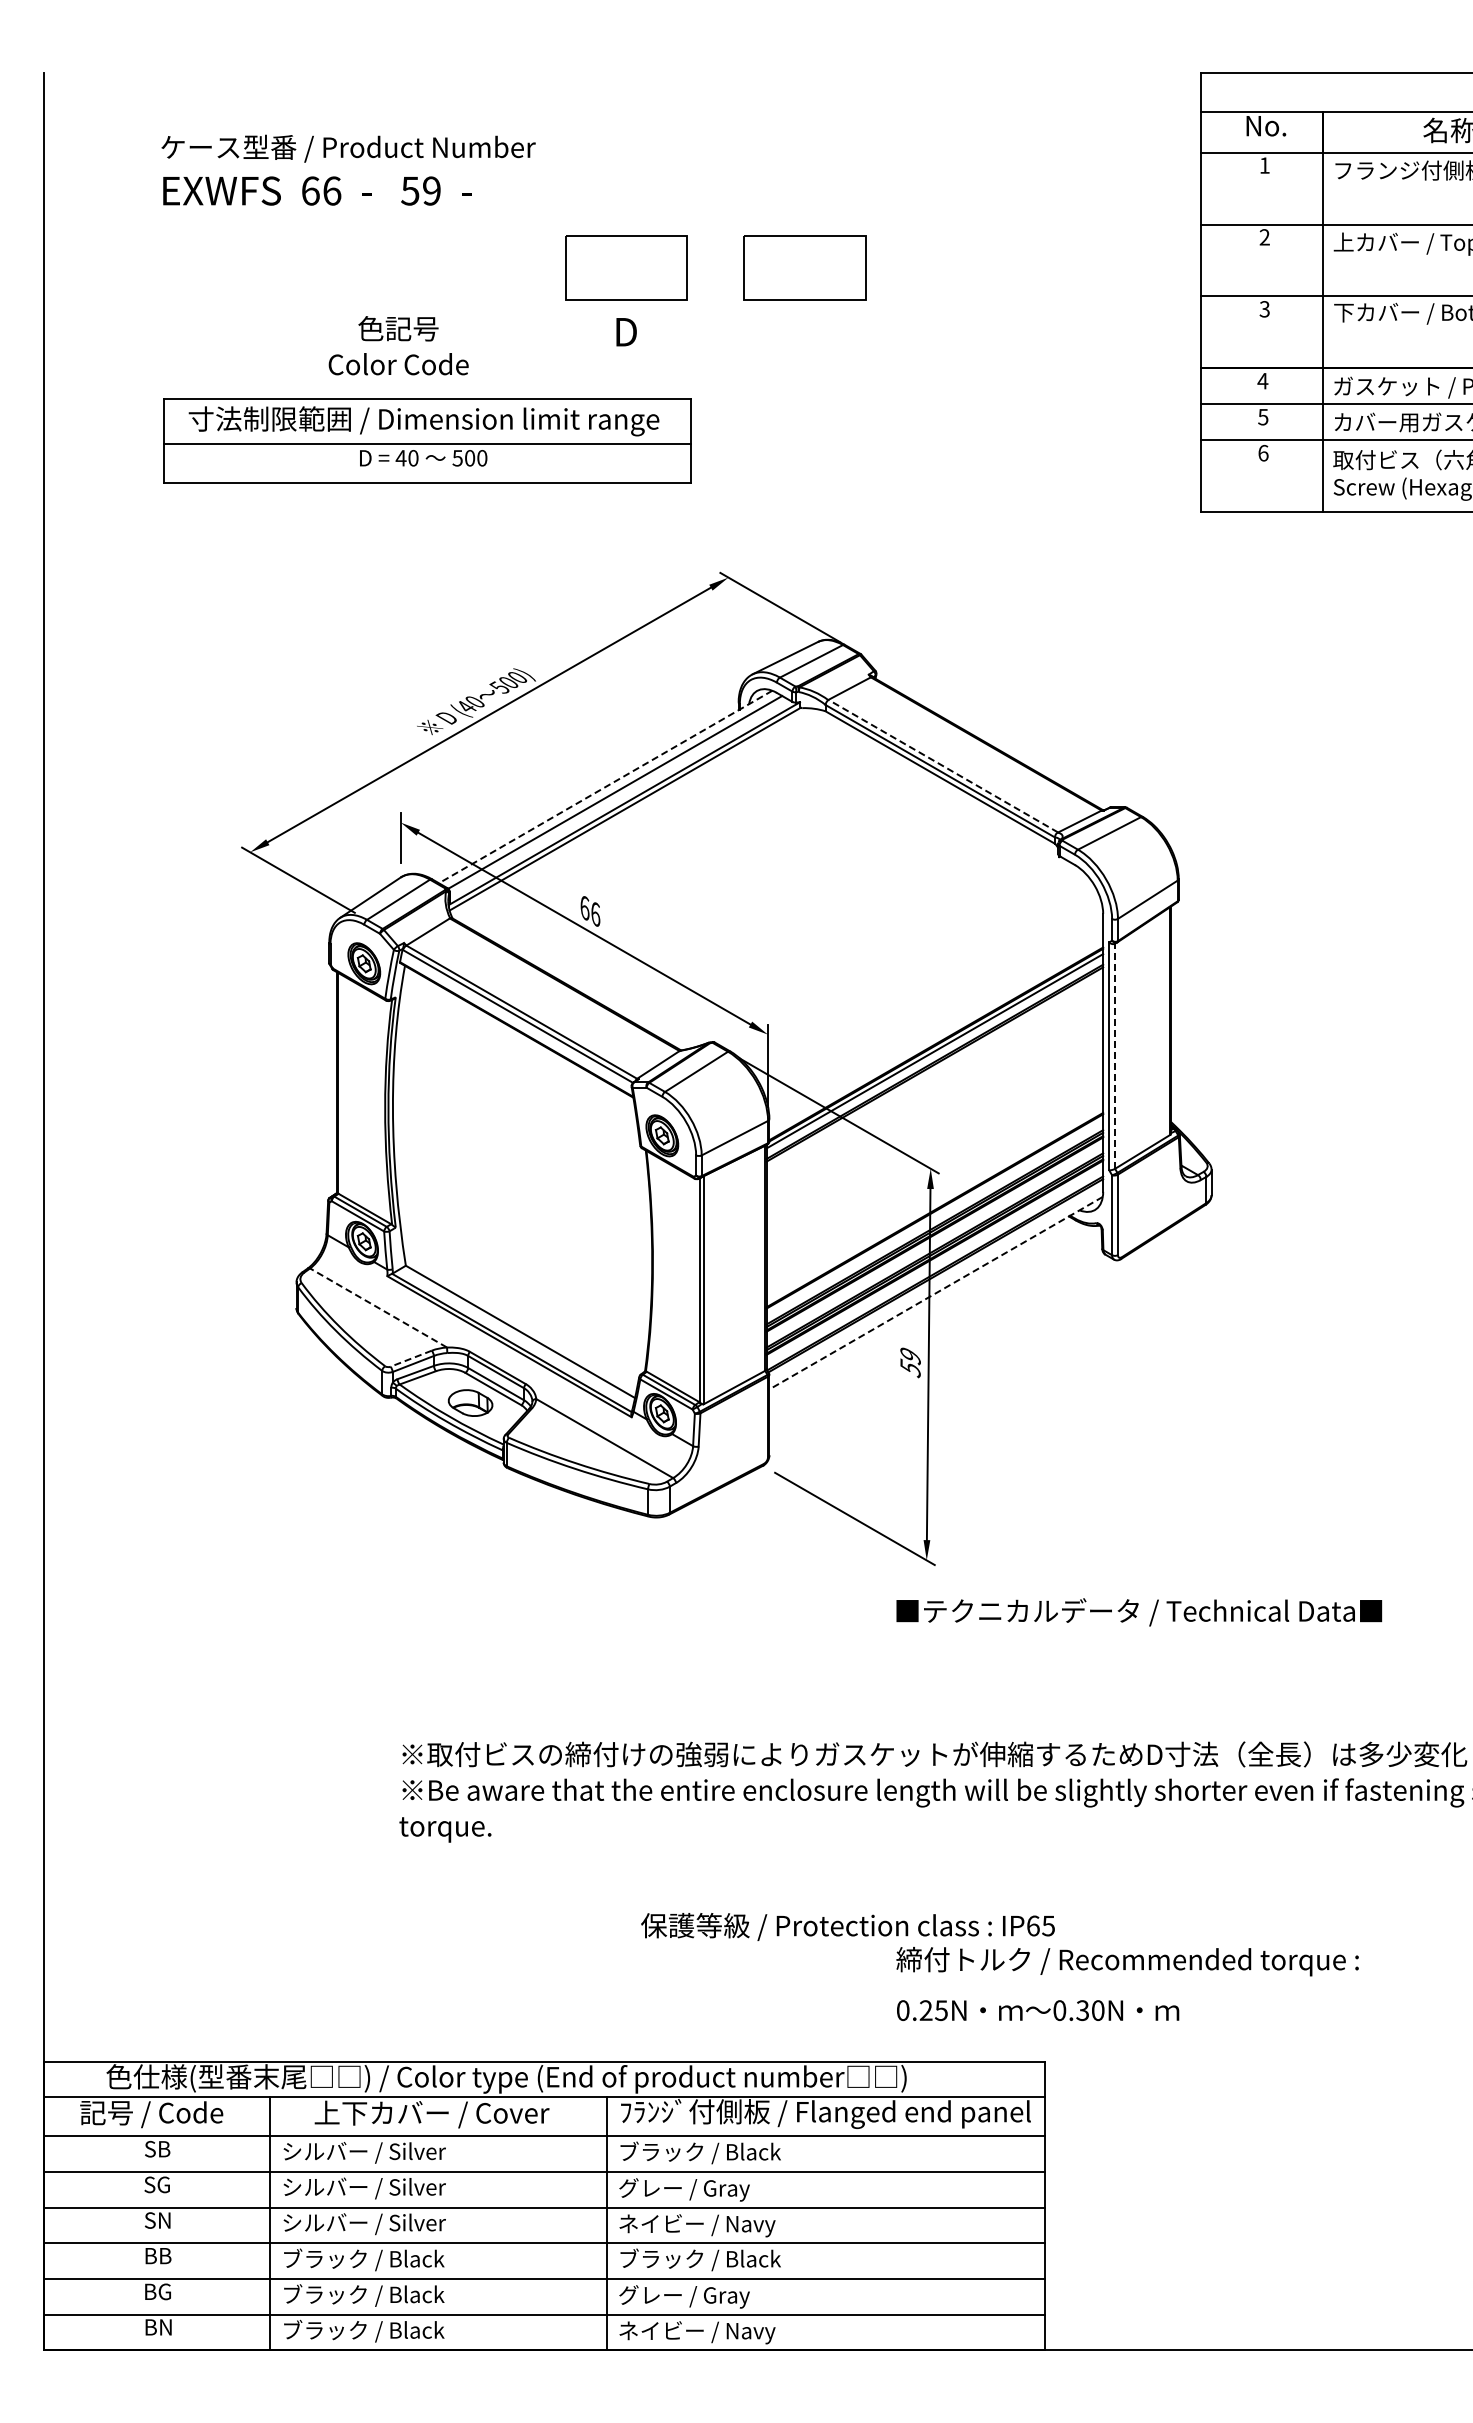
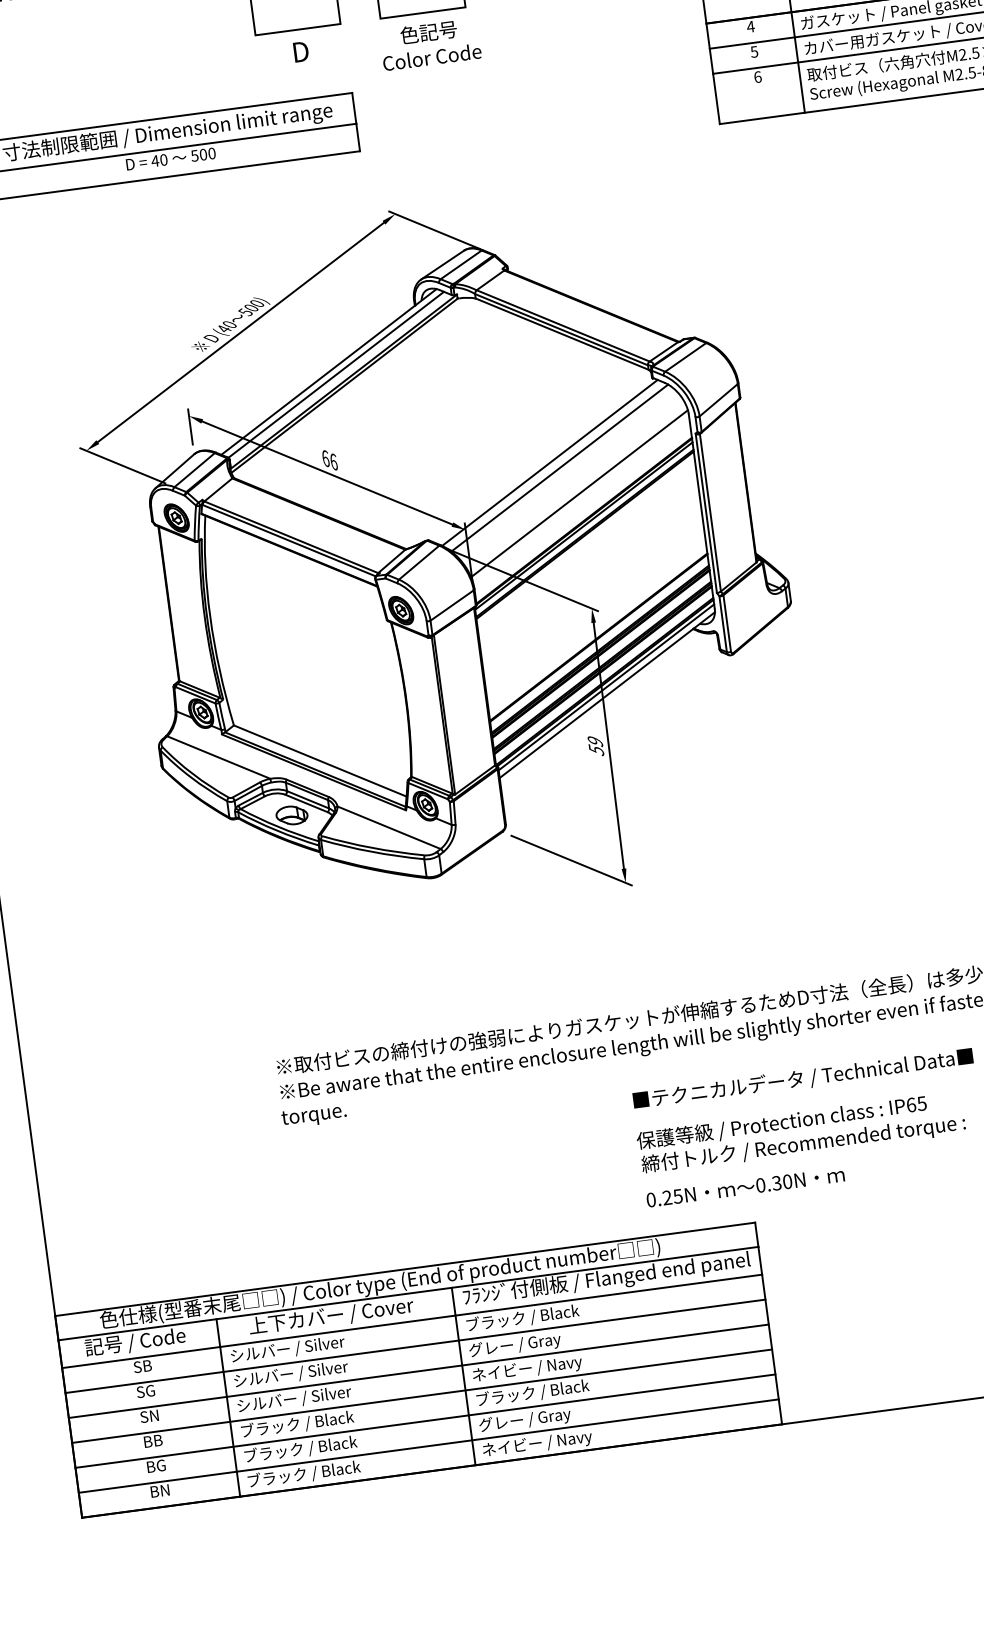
text: (398, 345) -> (430, 44), moved
line: (943, 766) -> (563, 326), dashed -> solid
line: (605, 787) -> (328, 372), dashed -> solid
line: (898, 955) -> (549, 462), added
line: (911, 965) -> (559, 468), added
line: (934, 1004) -> (579, 493), added
line: (1115, 1056) -> (710, 512), dashed -> solid
line: (936, 1281) -> (606, 686), added
line: (935, 1293) -> (606, 695), dashed -> solid
line: (378, 1307) -> (218, 757), dashed -> solid
line: (410, 1358) -> (245, 789), dashed -> solid
text: (1139, 1612) -> (803, 1079), moved
text: (847, 1926) -> (781, 1122), moved

